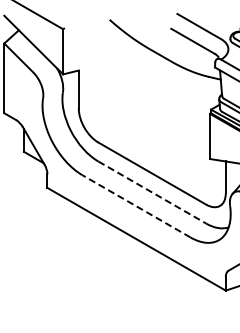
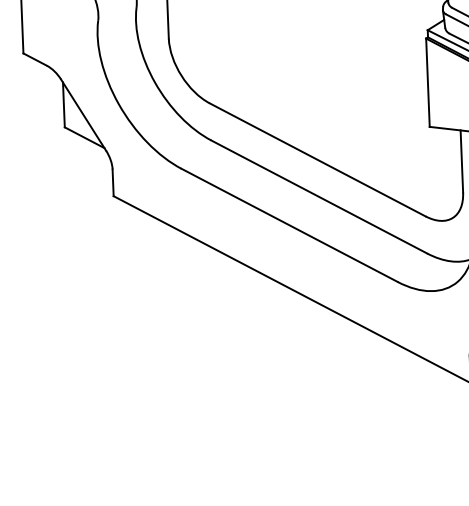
line: (152, 192) -> (319, 196), dashed -> solid
line: (136, 206) -> (289, 225), dashed -> solid

